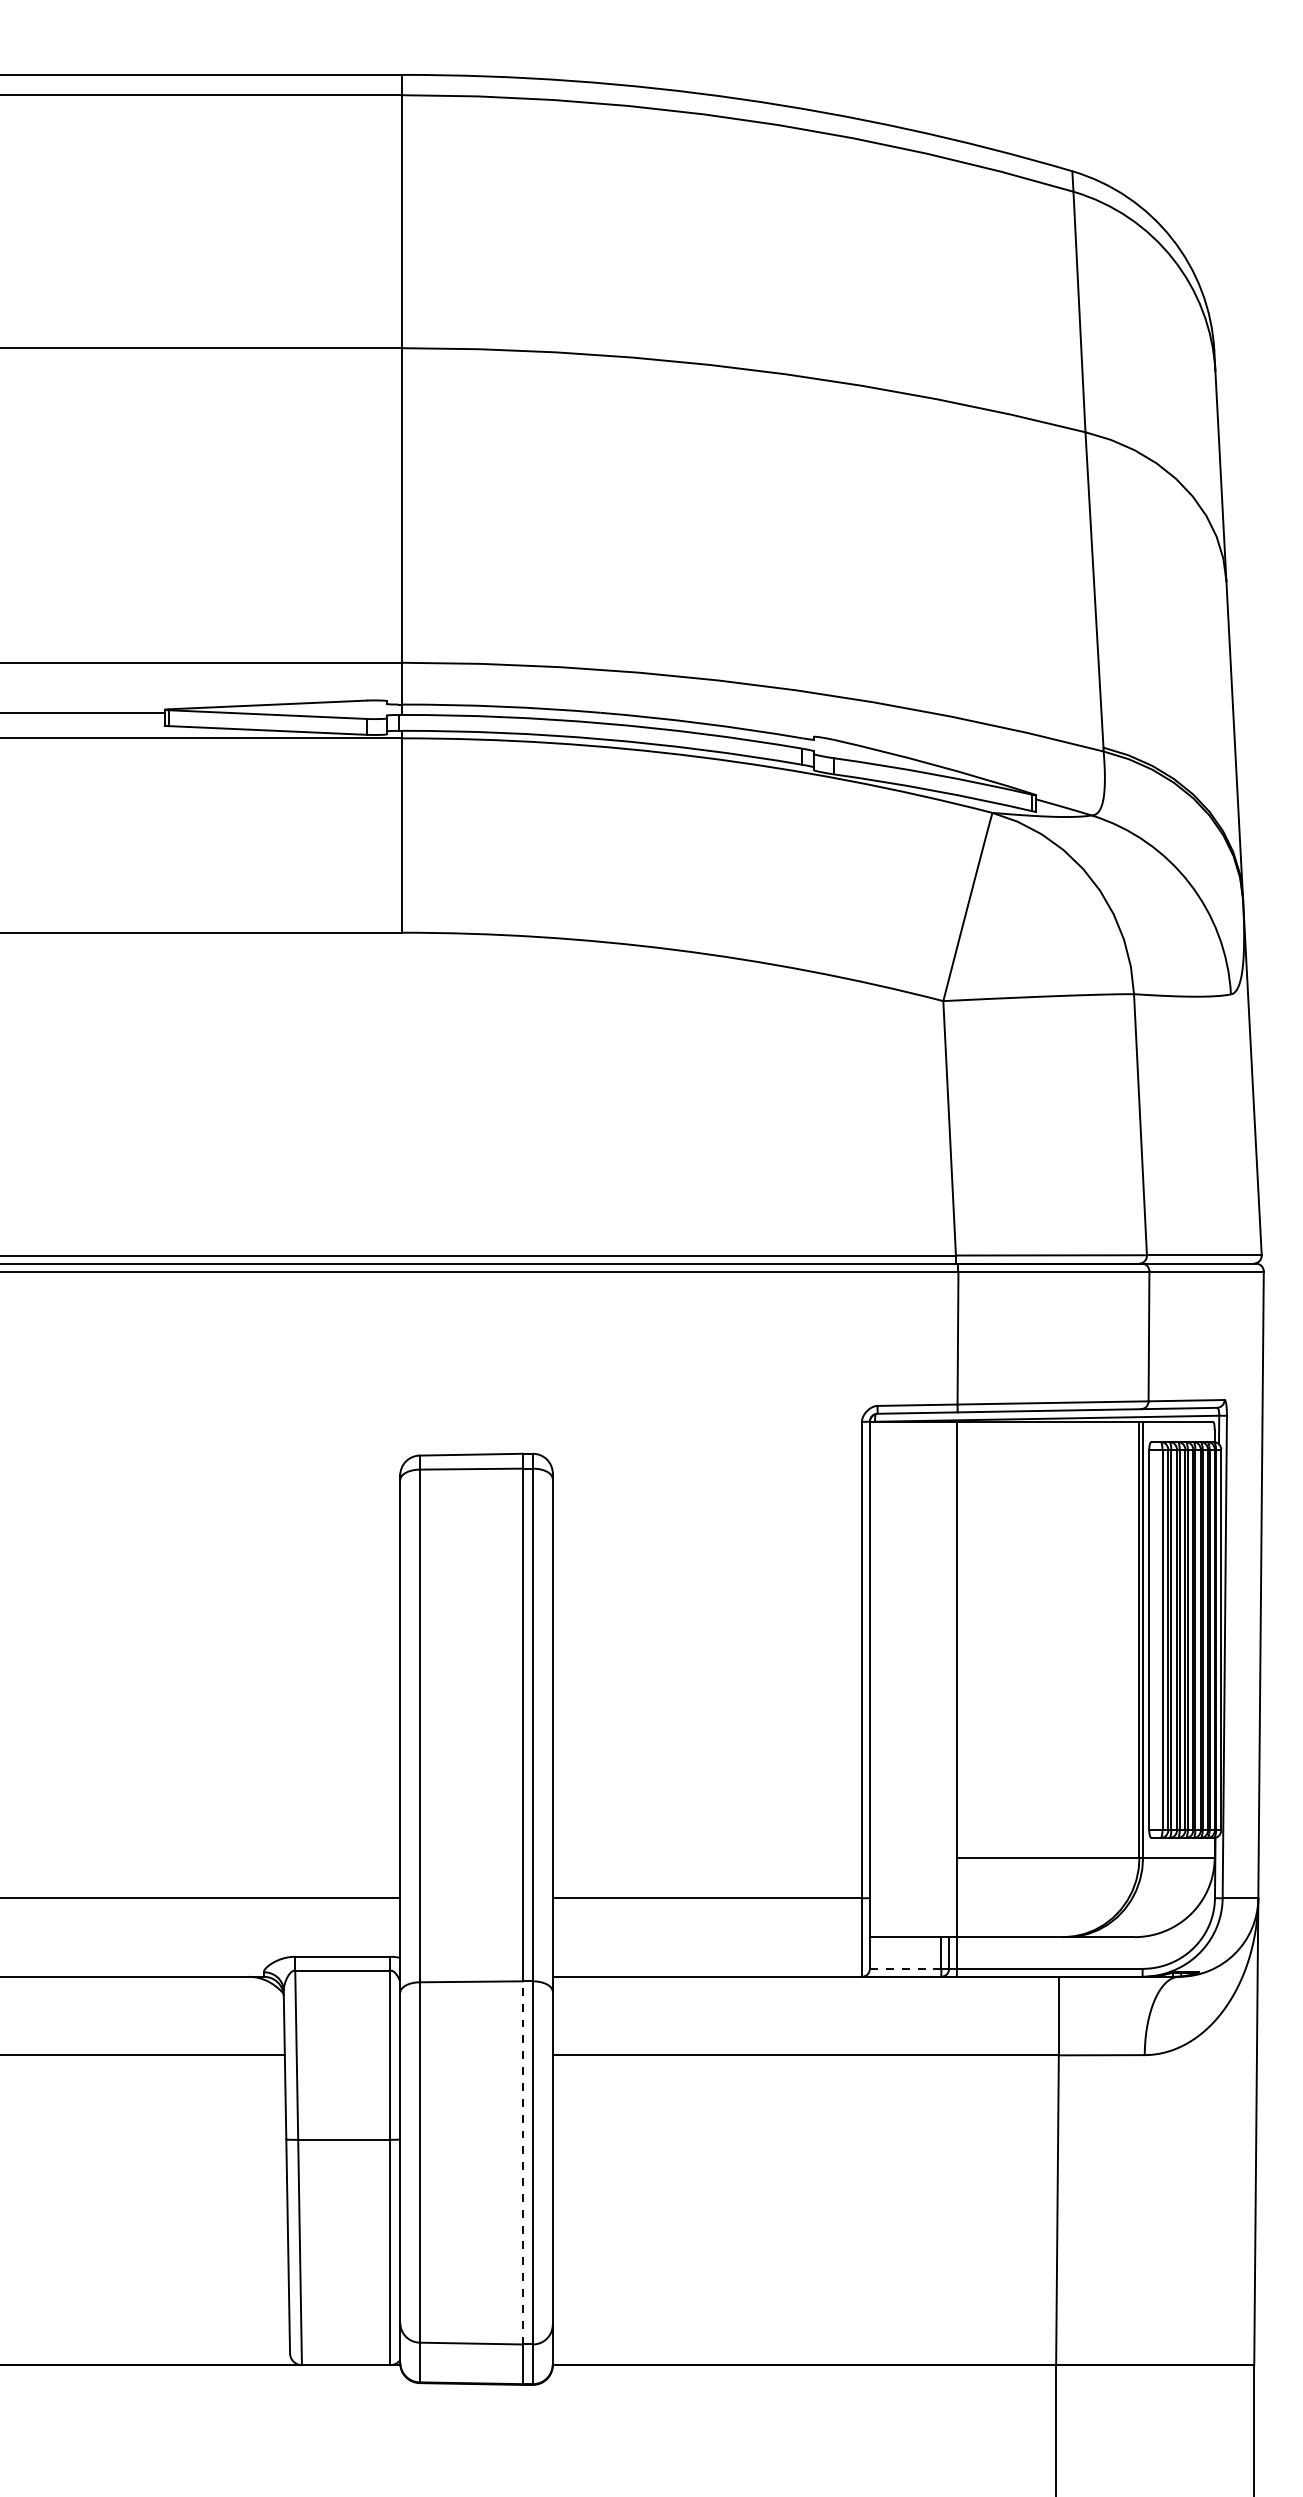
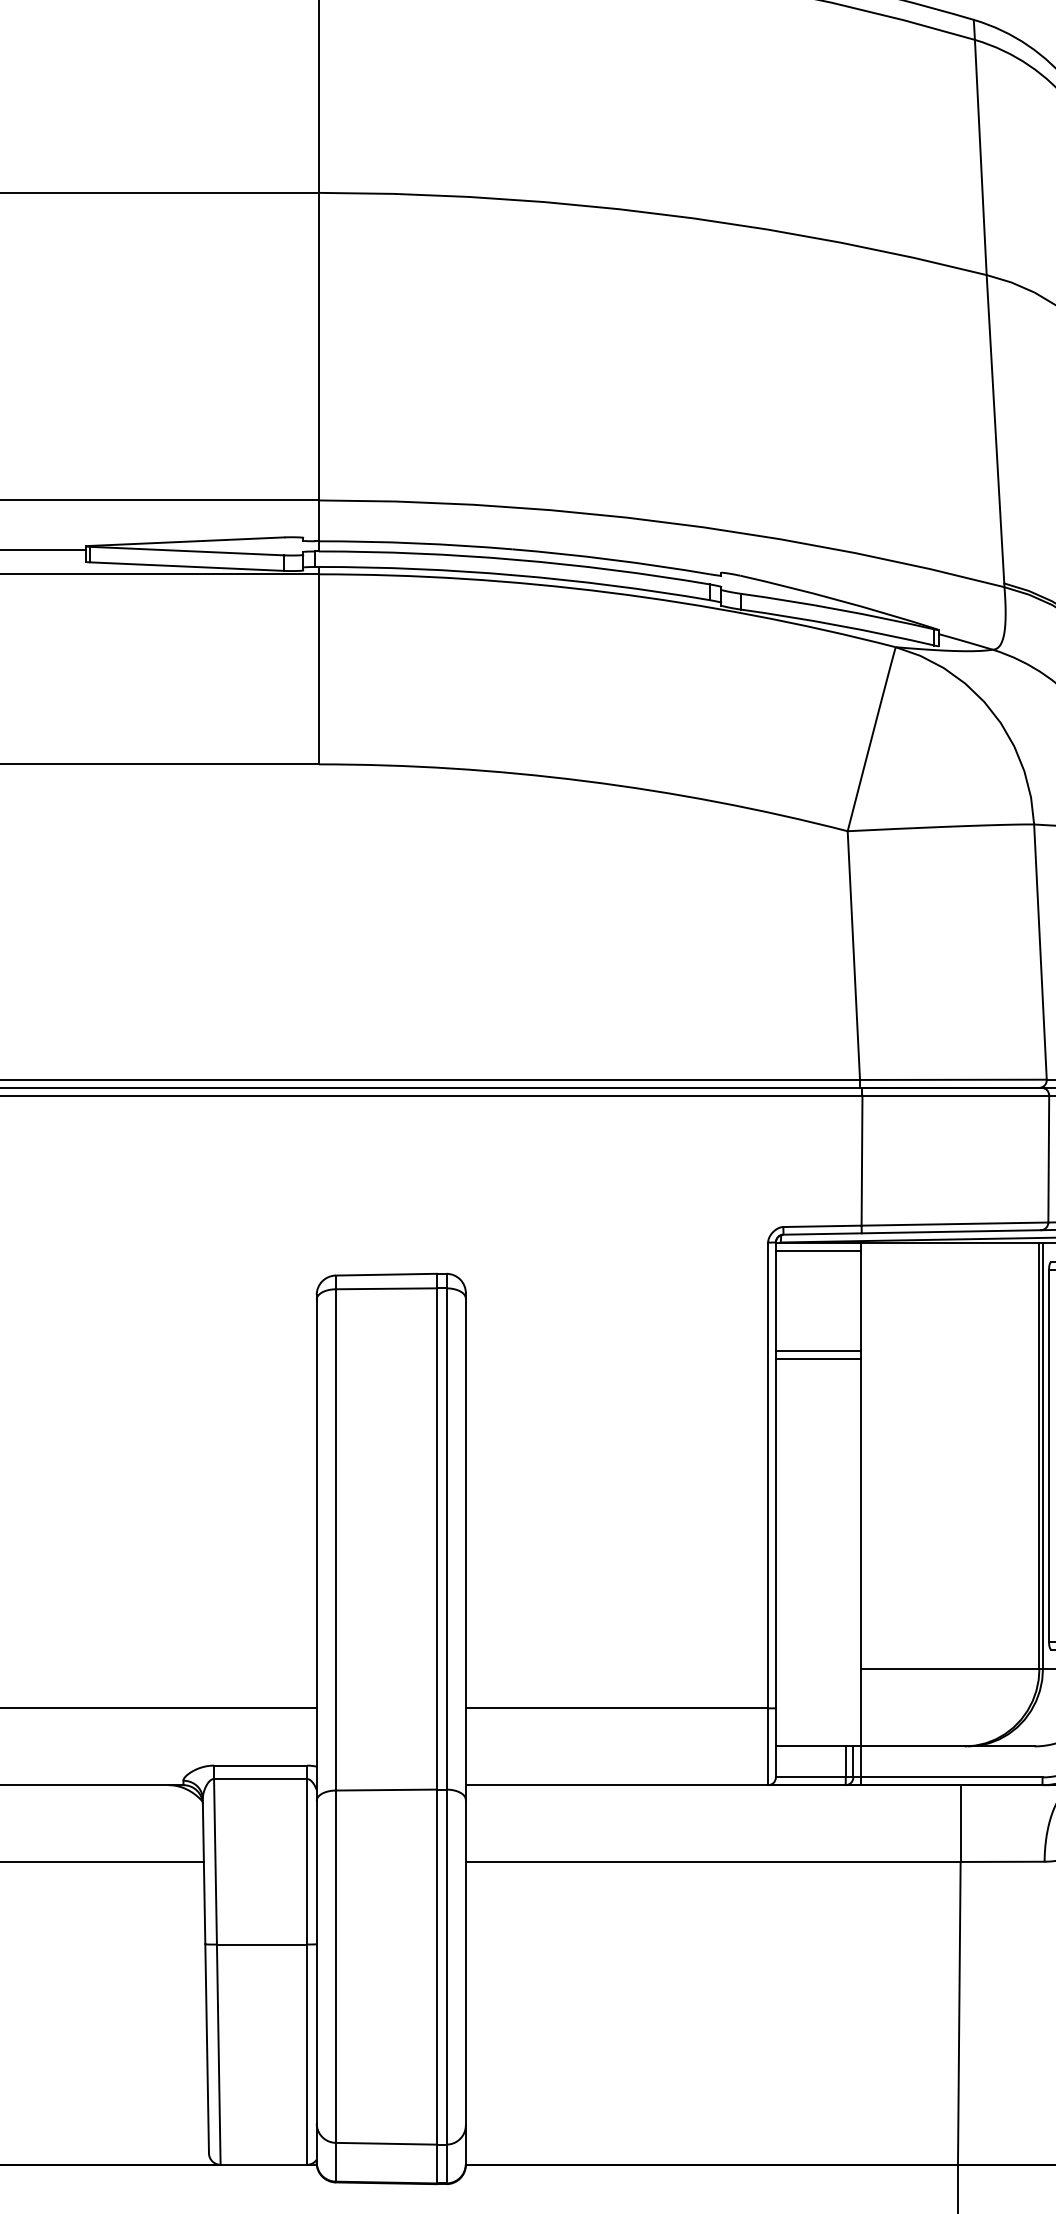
line: (913, 1430) -> (818, 1251), added
line: (913, 1533) -> (818, 1351), added
line: (913, 1540) -> (818, 1358), added
line: (905, 1968) -> (810, 1777), dashed -> solid
line: (523, 2162) -> (437, 1966), dashed -> solid

